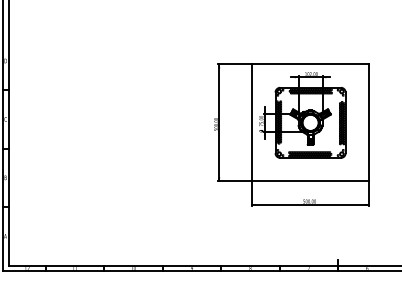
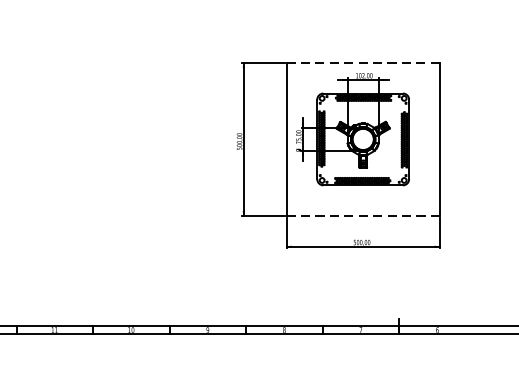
line: (310, 64) -> (363, 62), solid -> dashed
line: (311, 181) -> (364, 216), solid -> dashed

